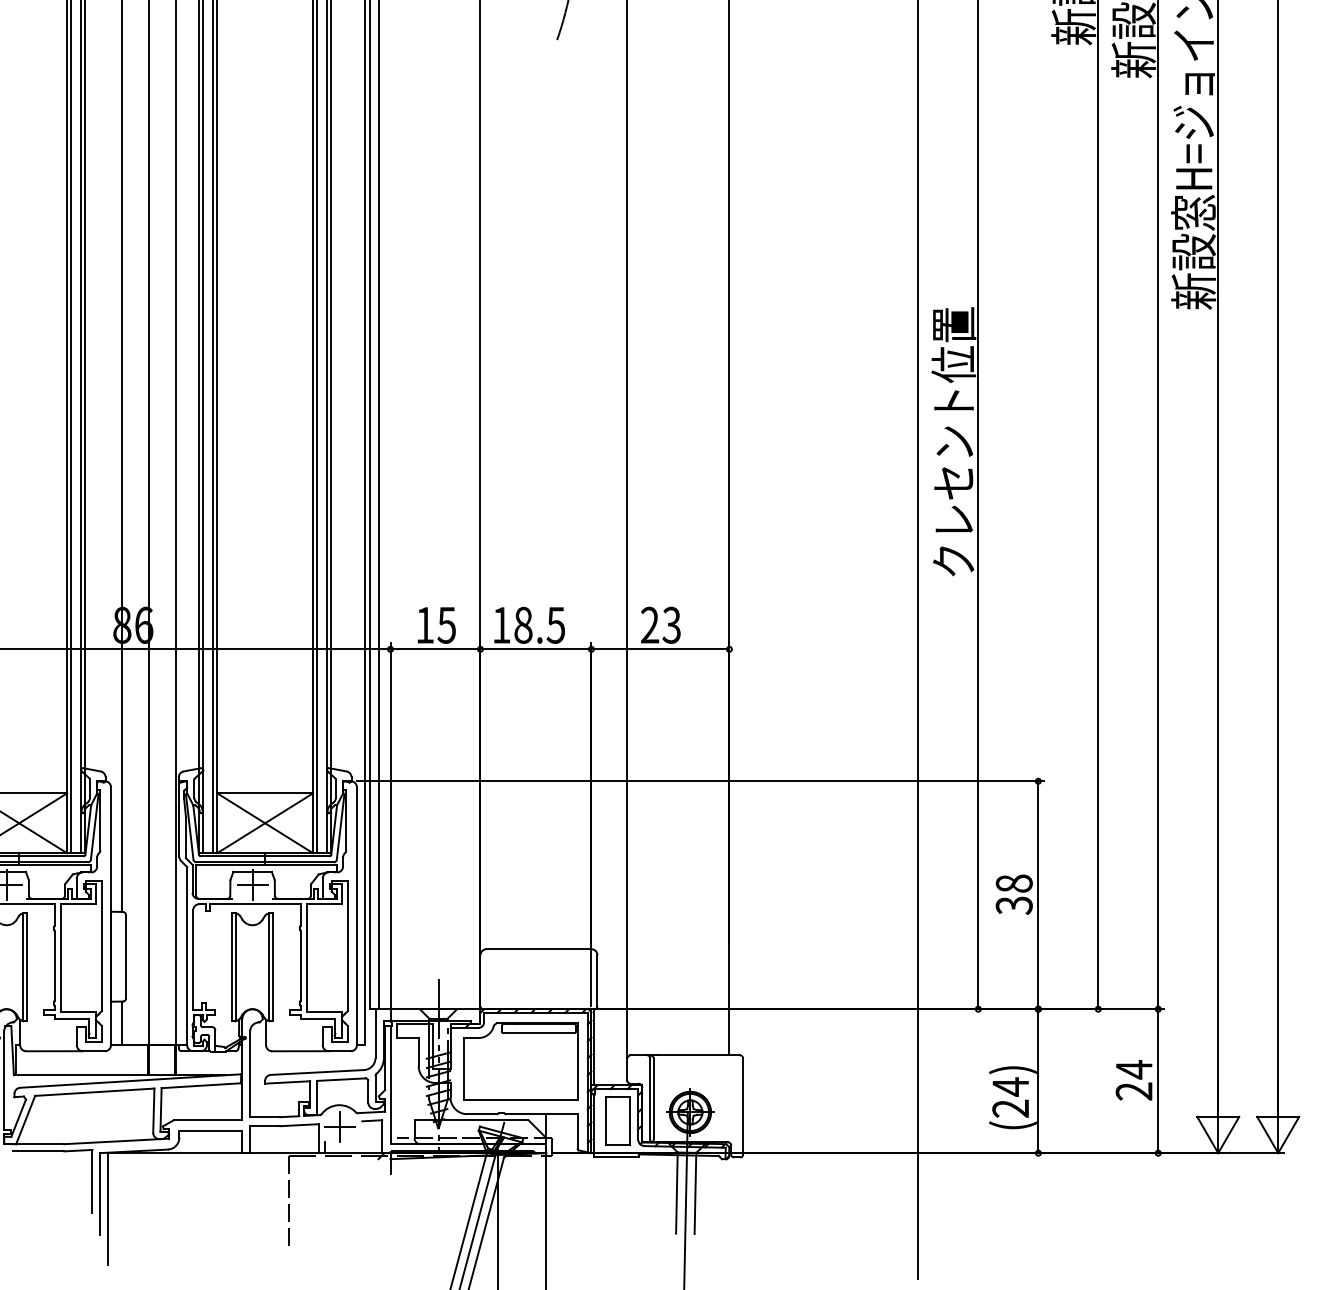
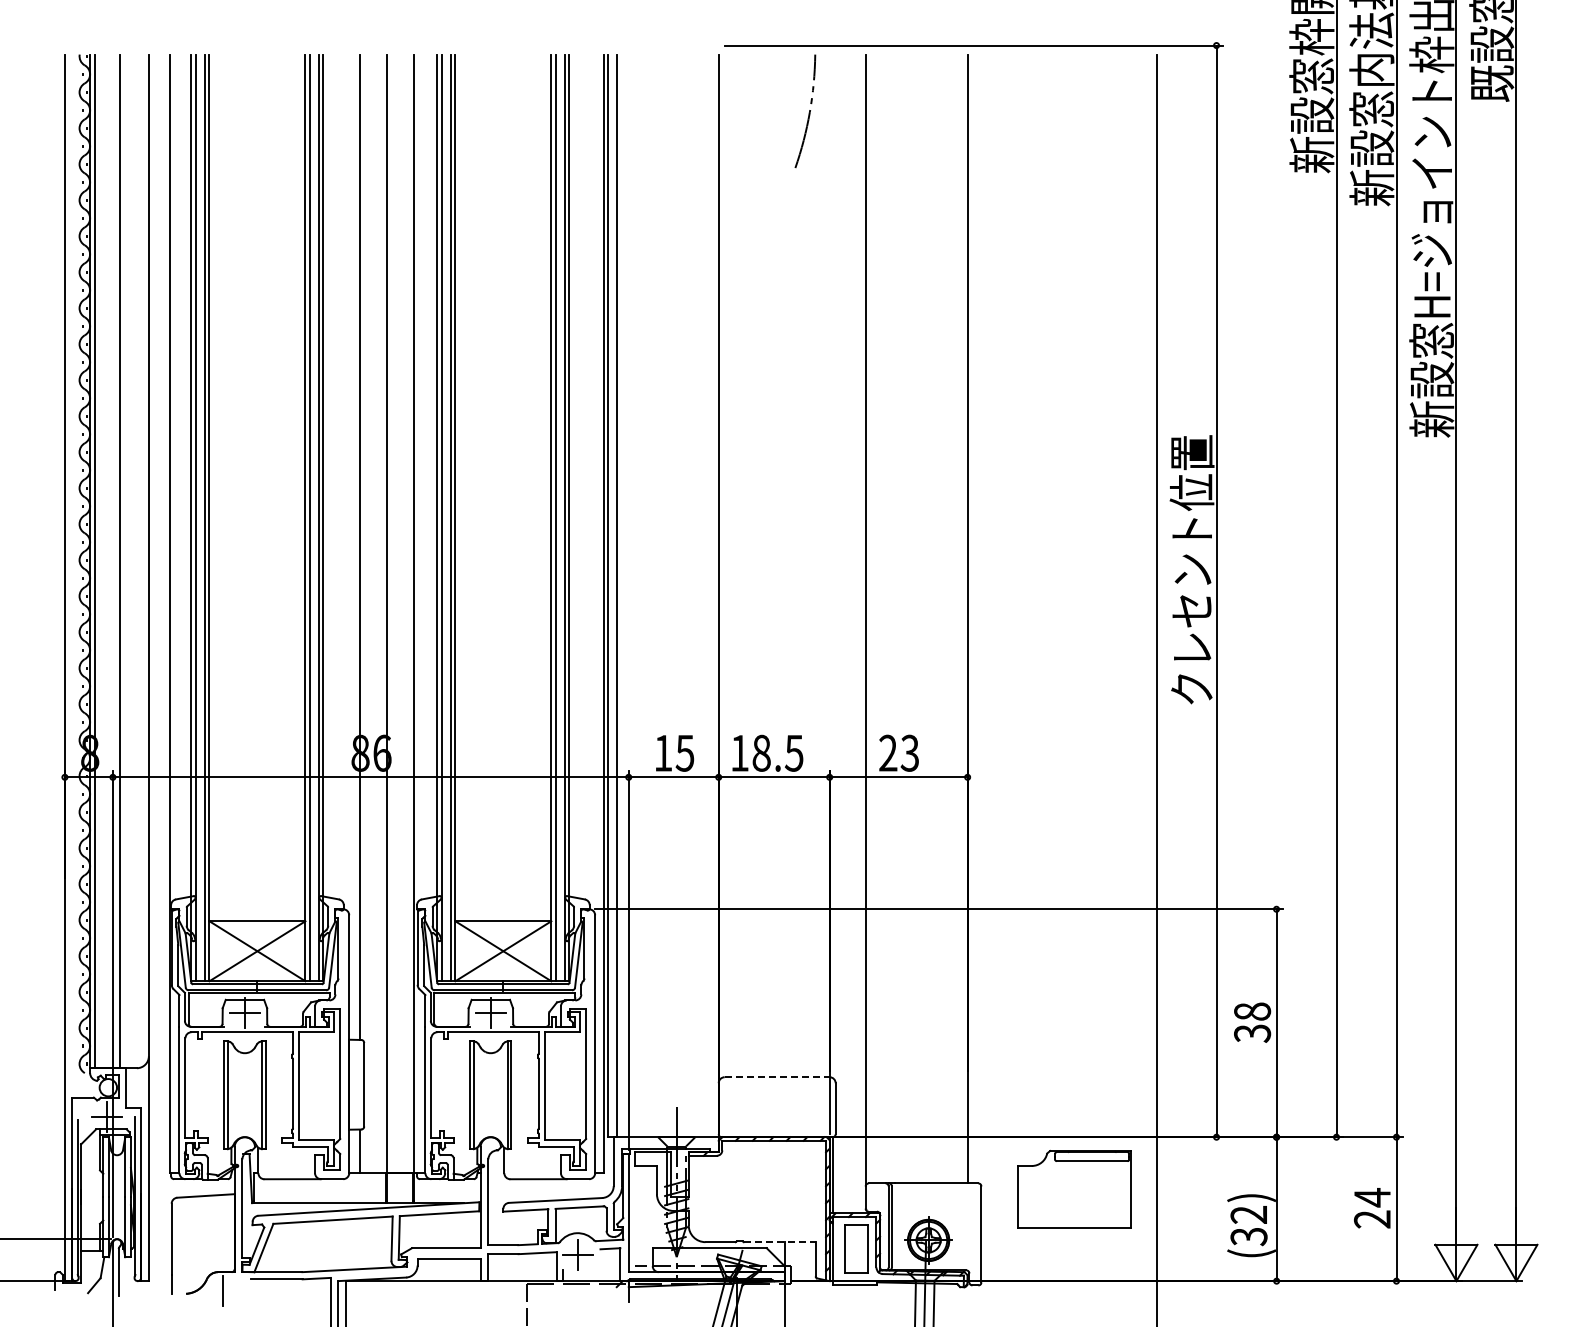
line: (539, 949) -> (777, 1077), solid -> dashed
part: (521, 1061) -> (1074, 1189), moved
text: (1010, 1097) -> (1248, 1225), (24) -> (32)
line: (542, 1114) -> (780, 1242), solid -> dashed

